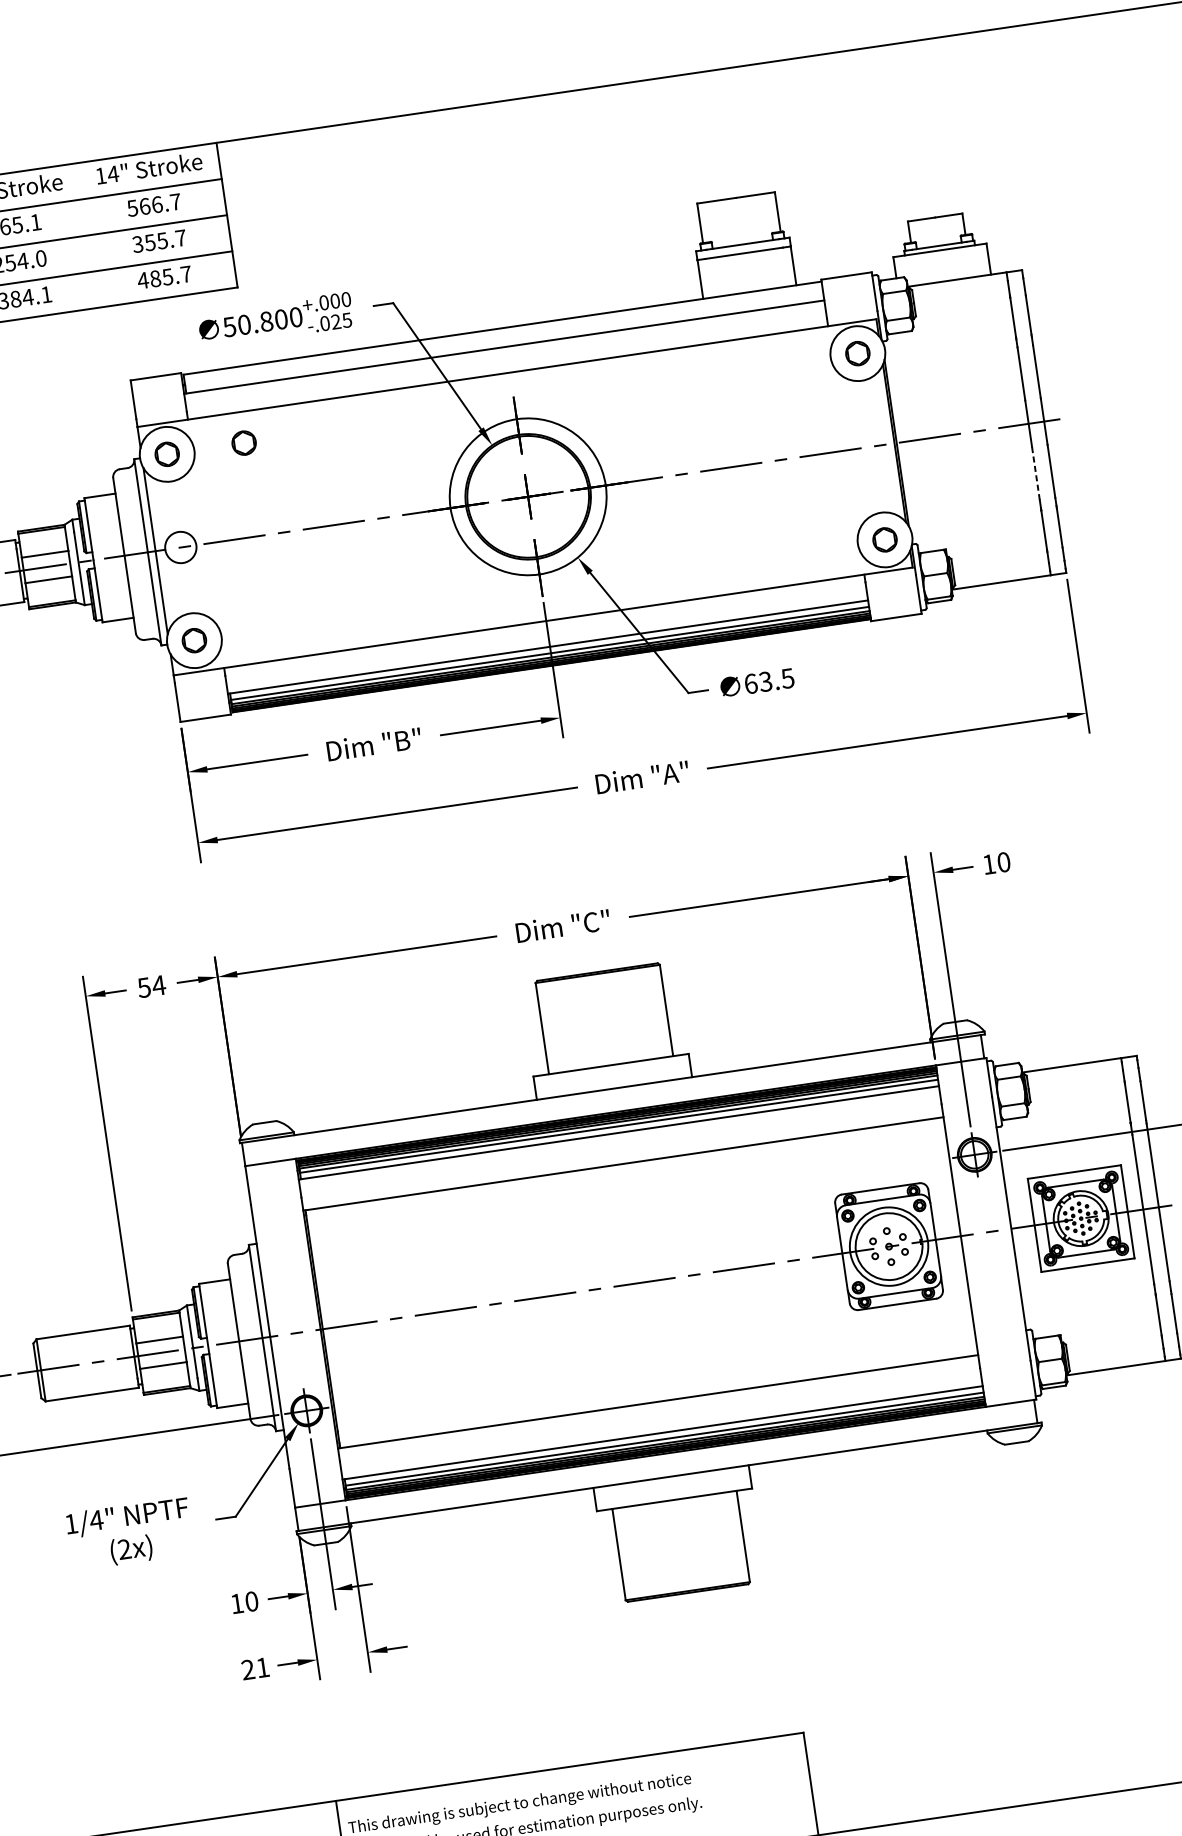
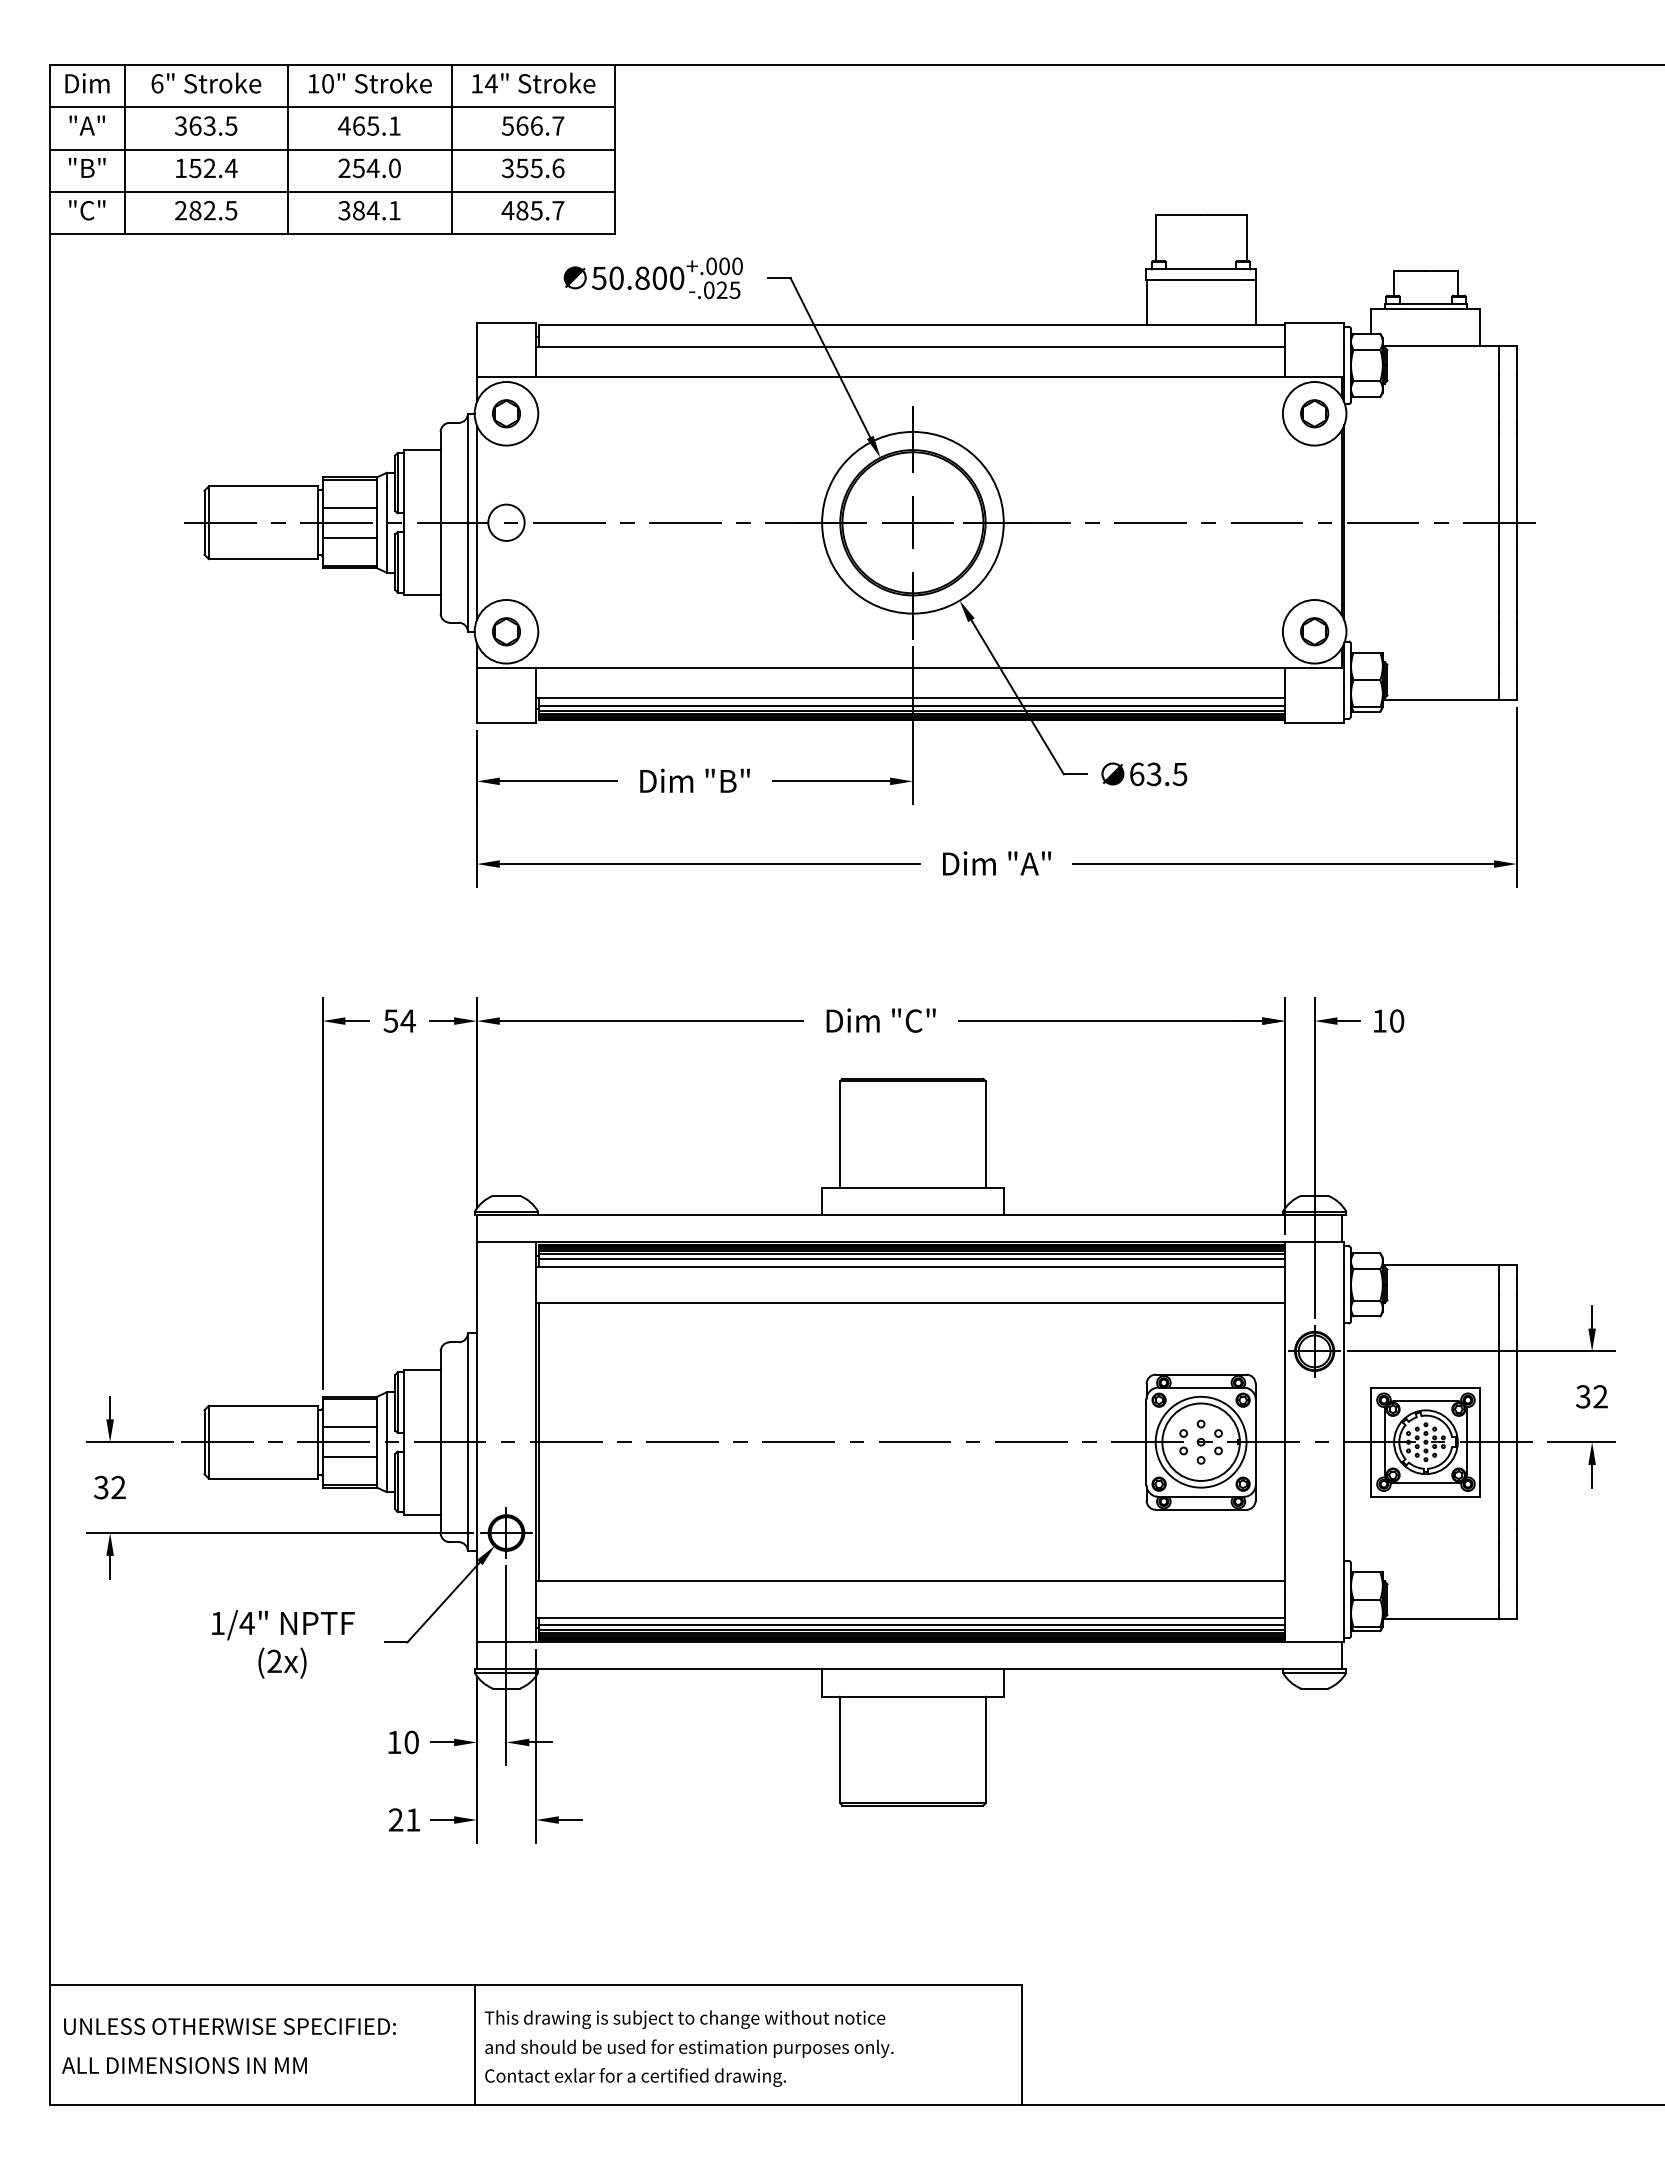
line: (87, 235) -> (451, 149), added
text: (181, 238) -> (558, 168), 355.7 -> 355.6
part: (244, 442) -> (596, 413), removed
line: (1035, 474) -> (1498, 581), dashed -> solid

